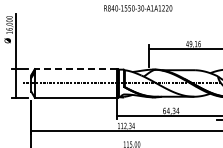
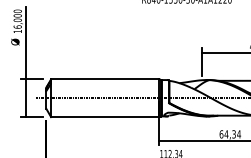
line: (75, 69) -> (104, 79), dashed -> solid

